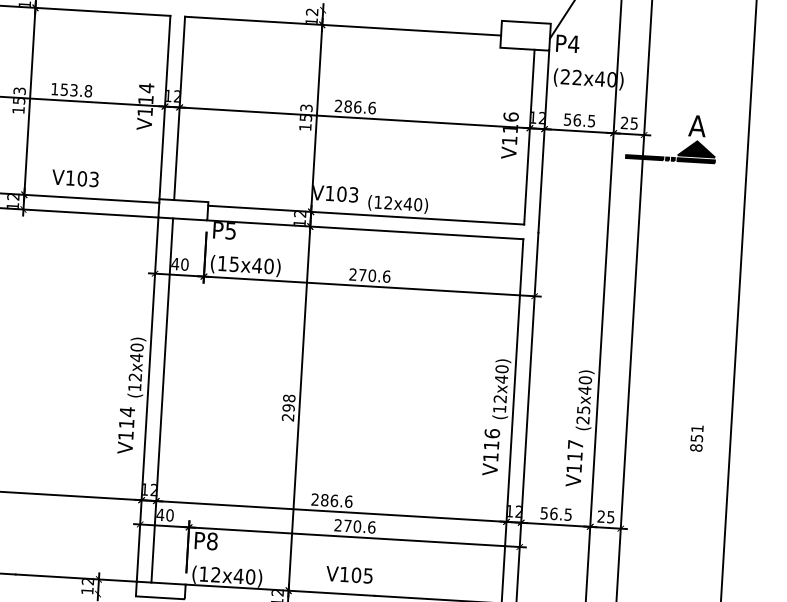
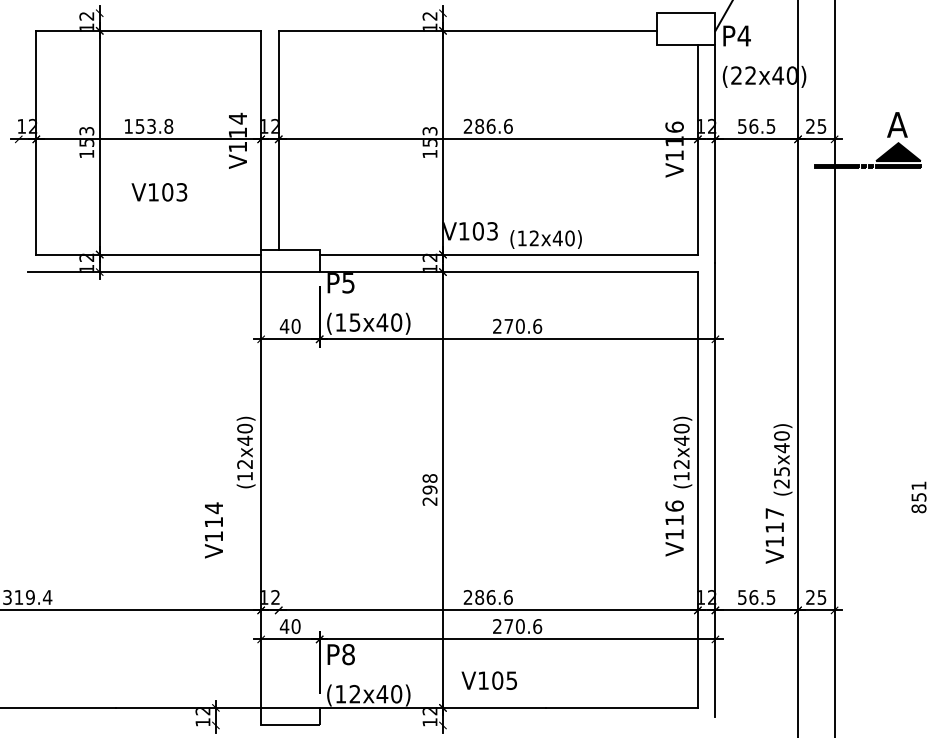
text: (75, 178) -> (159, 192), moved
line: (162, 400) -> (278, 489), removed
text: (125, 430) -> (213, 530), moved
text: (348, 574) -> (488, 680), moved

